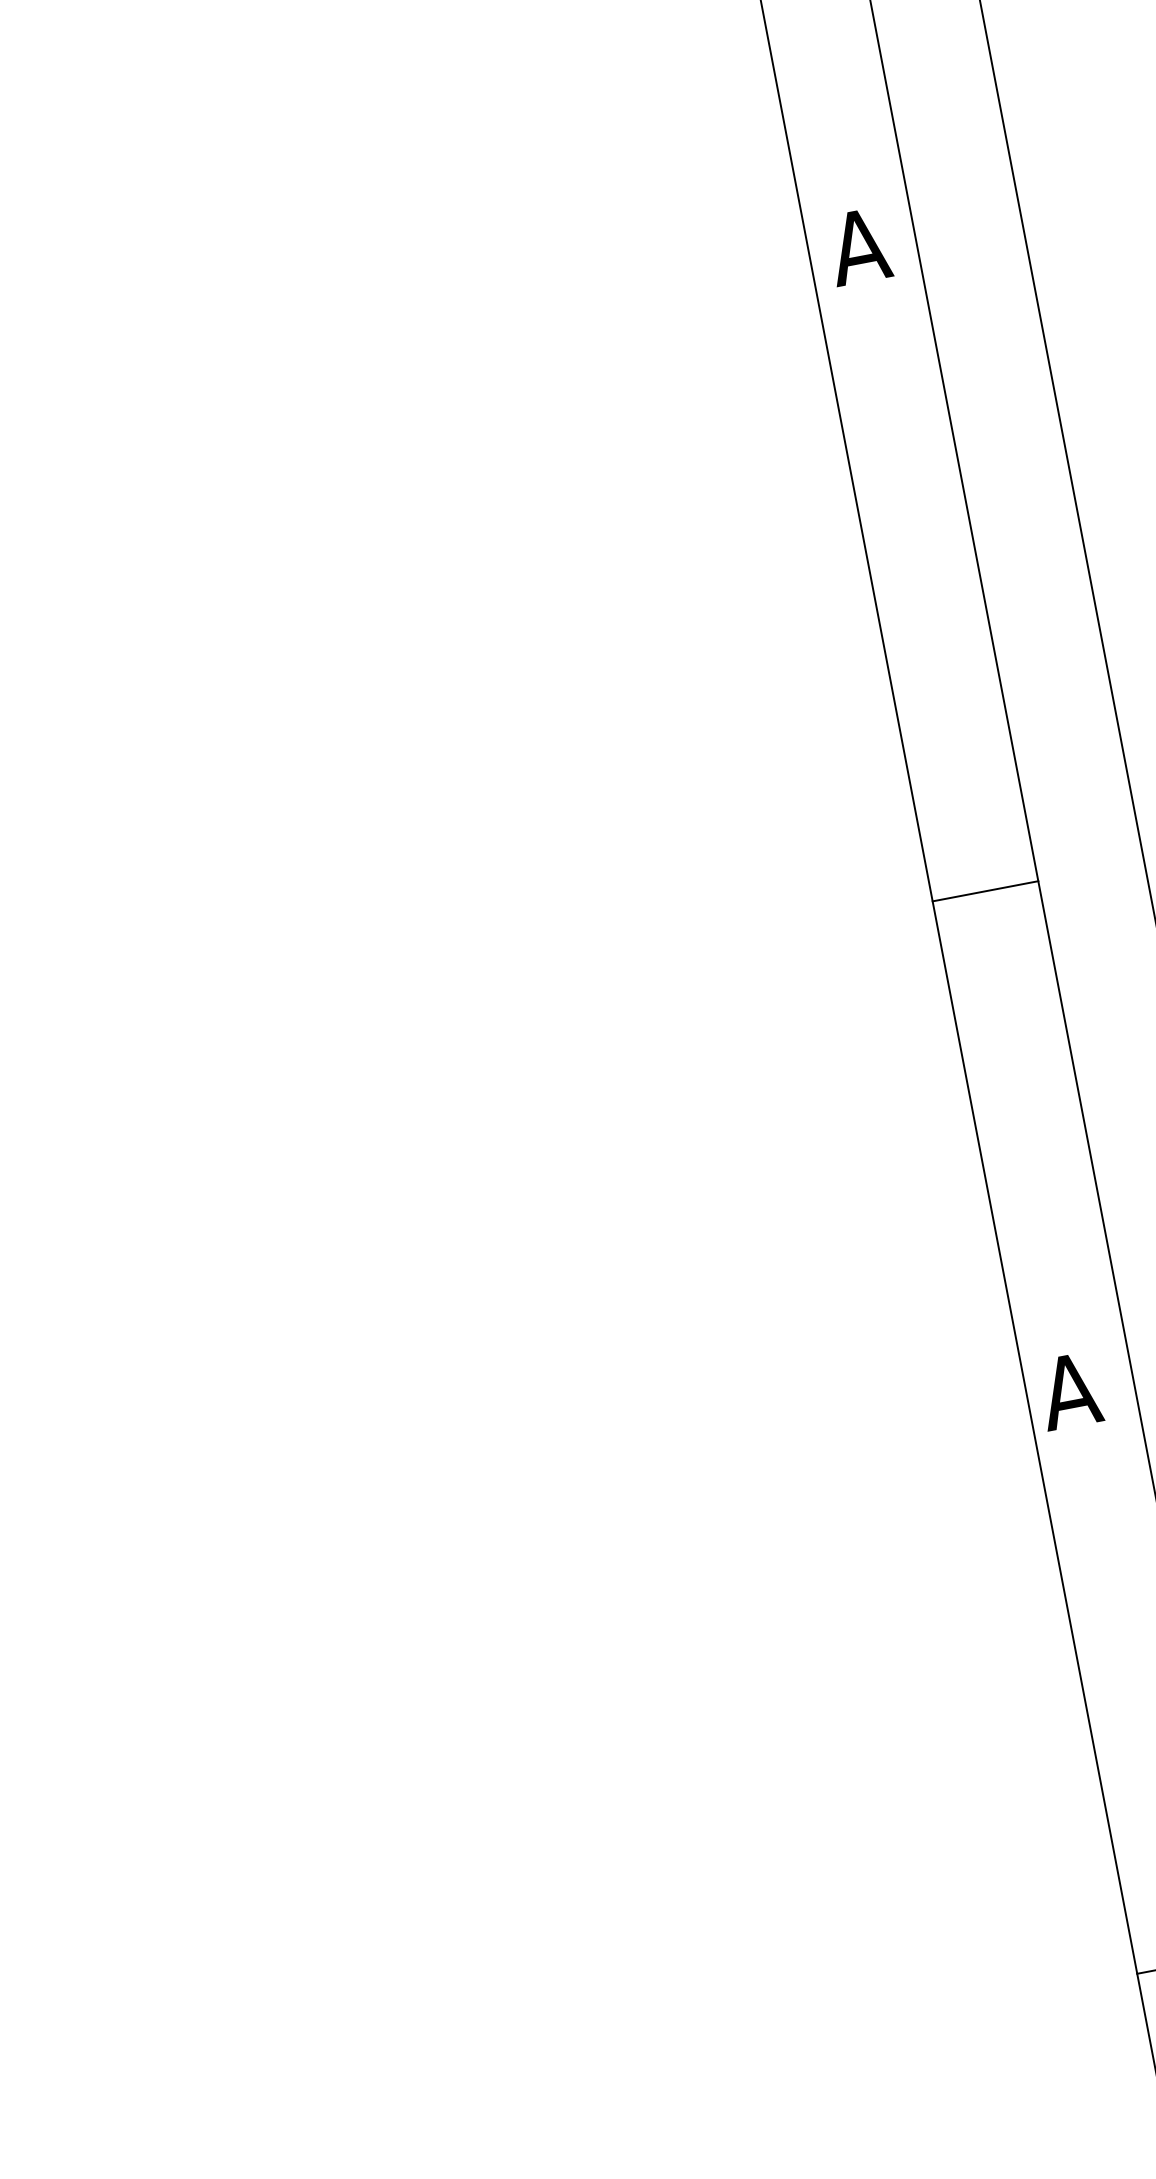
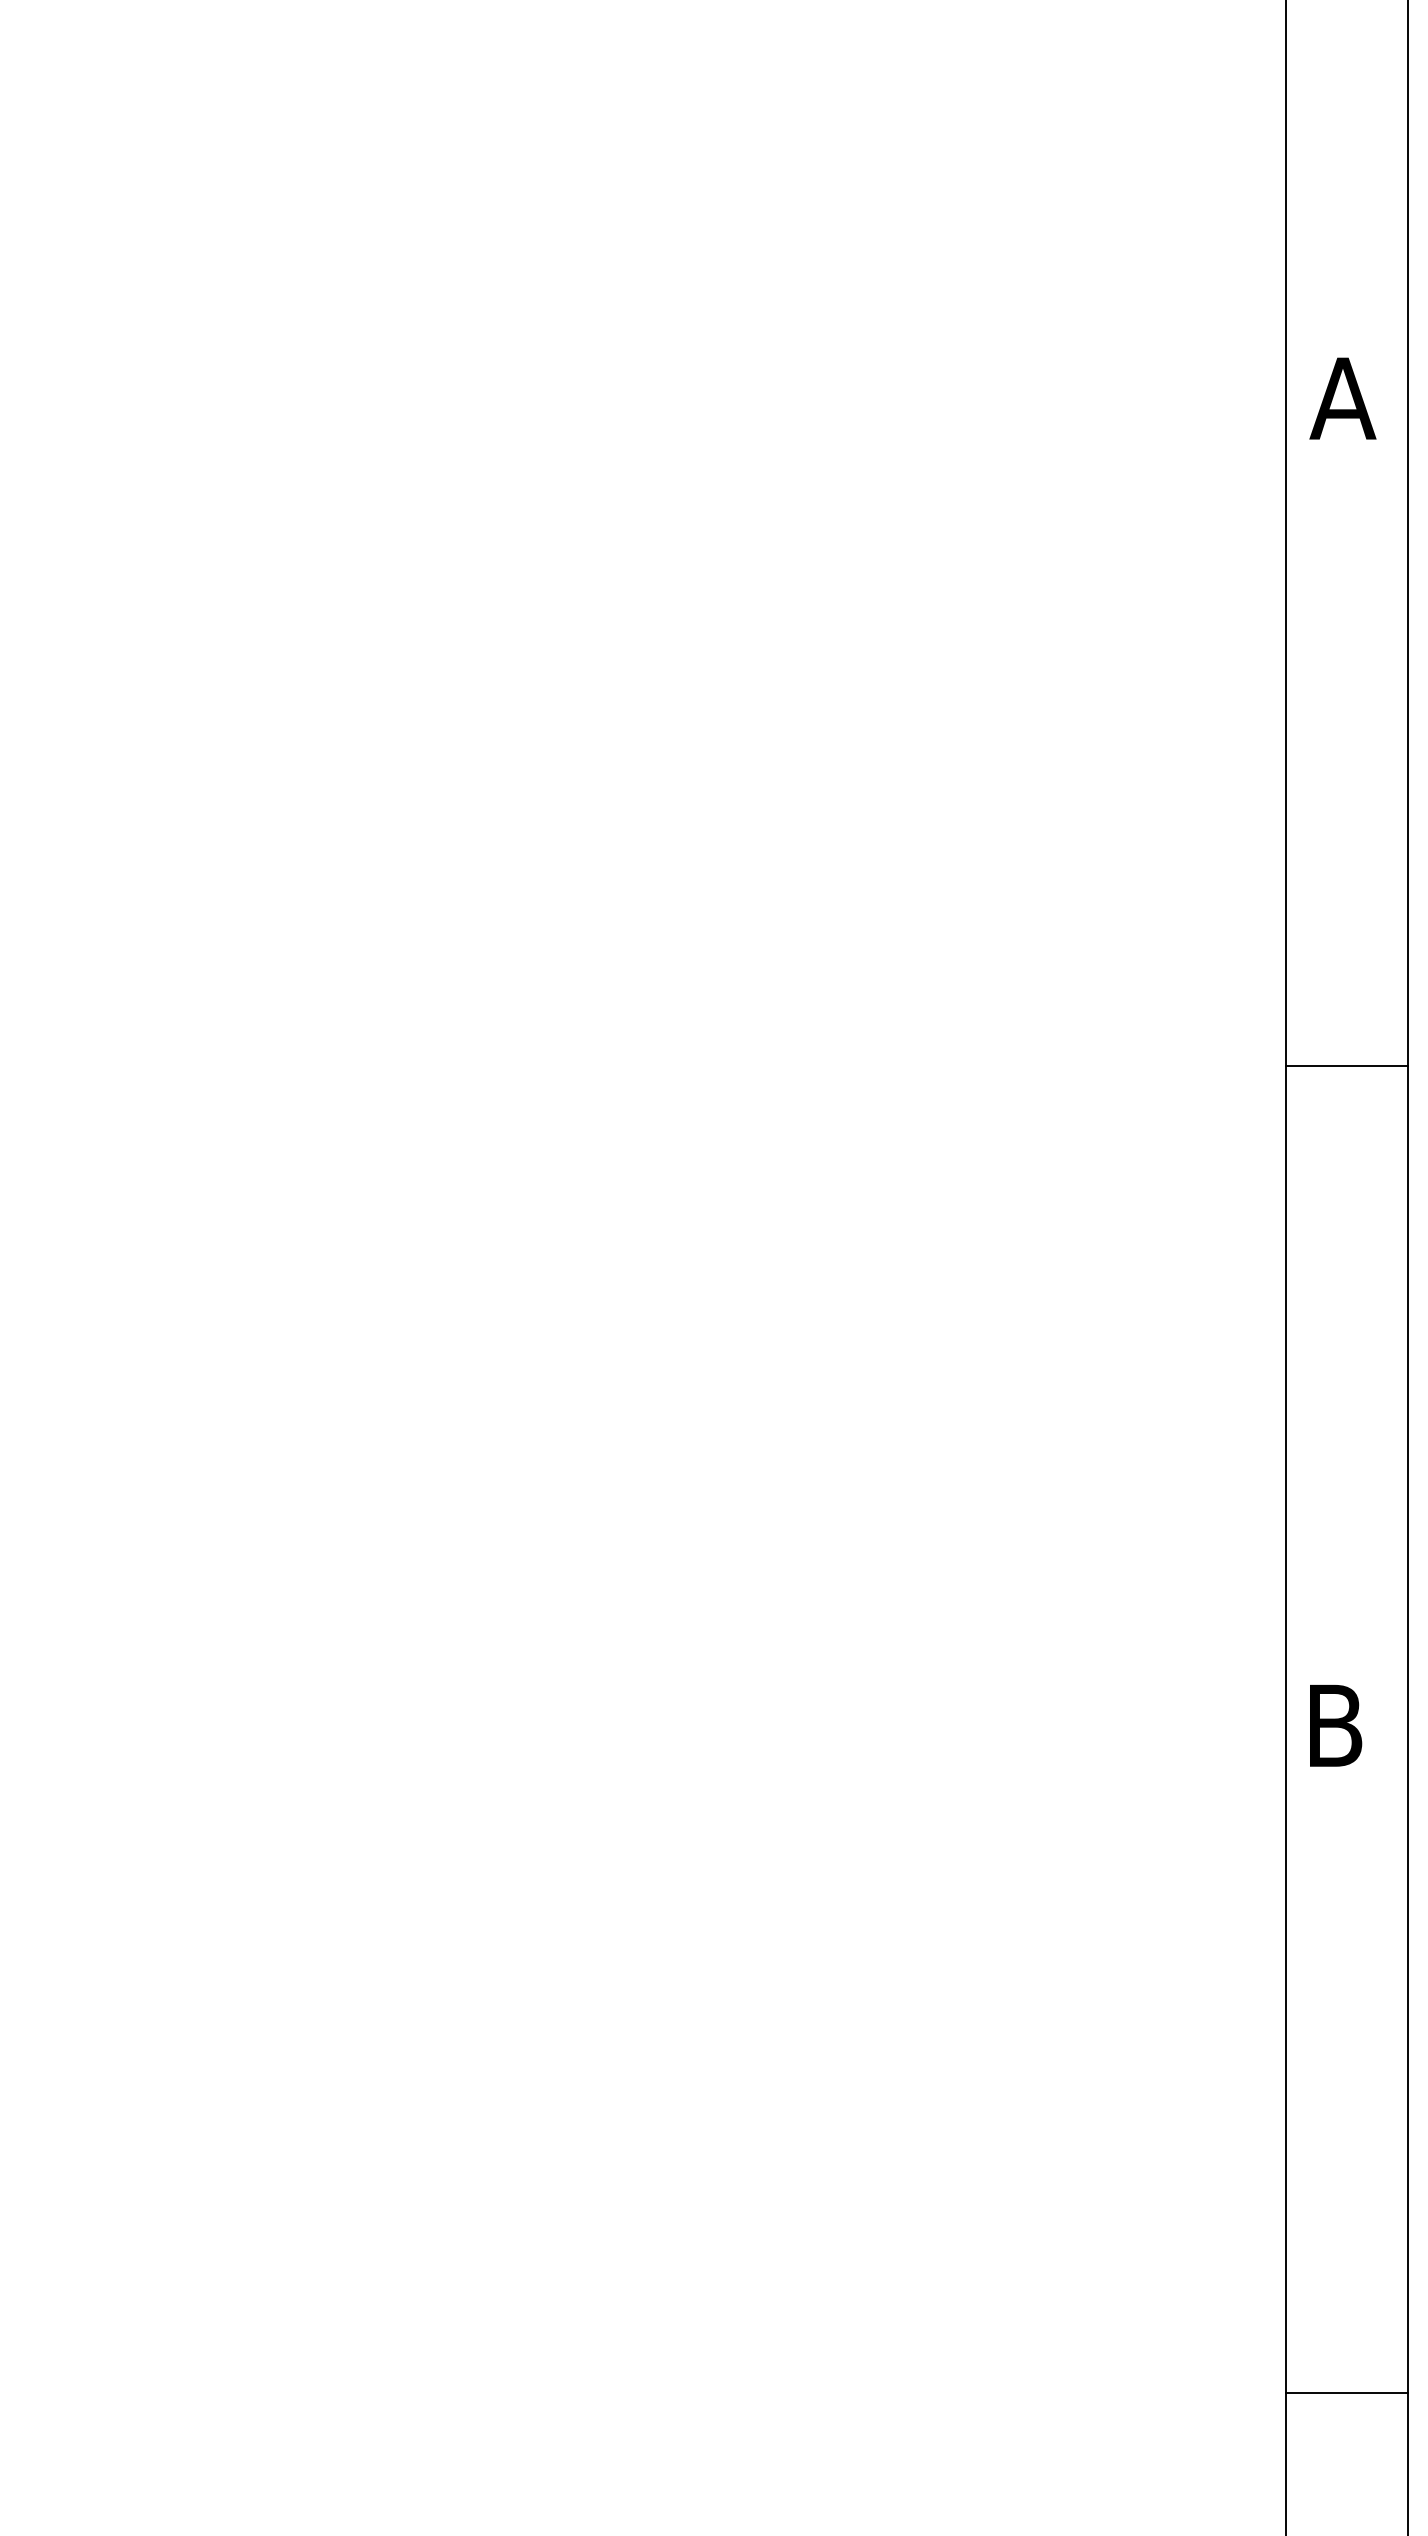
line: (985, 891) -> (1346, 1065), moved
text: (1069, 1390) -> (1334, 1725), A -> B

